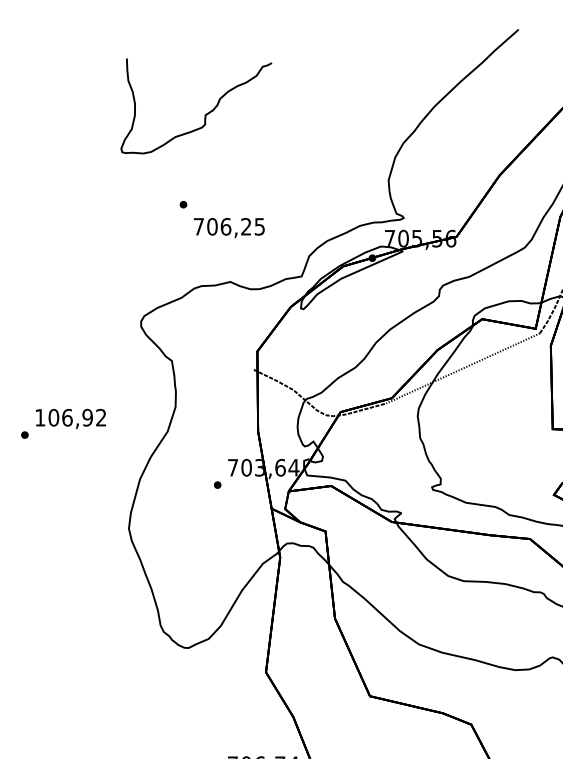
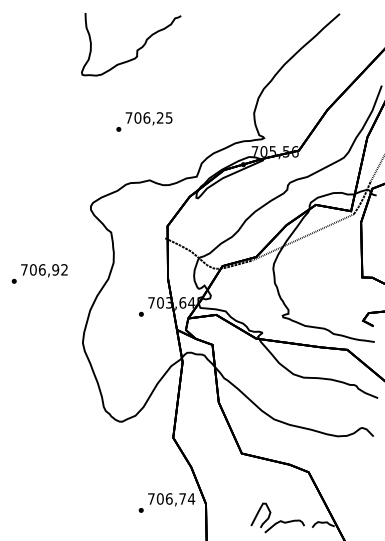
curve: (204, 113) -> (136, 49), moved
text: (228, 227) -> (148, 118), moved
text: (40, 417) -> (24, 269), 106,92 -> 706,92

